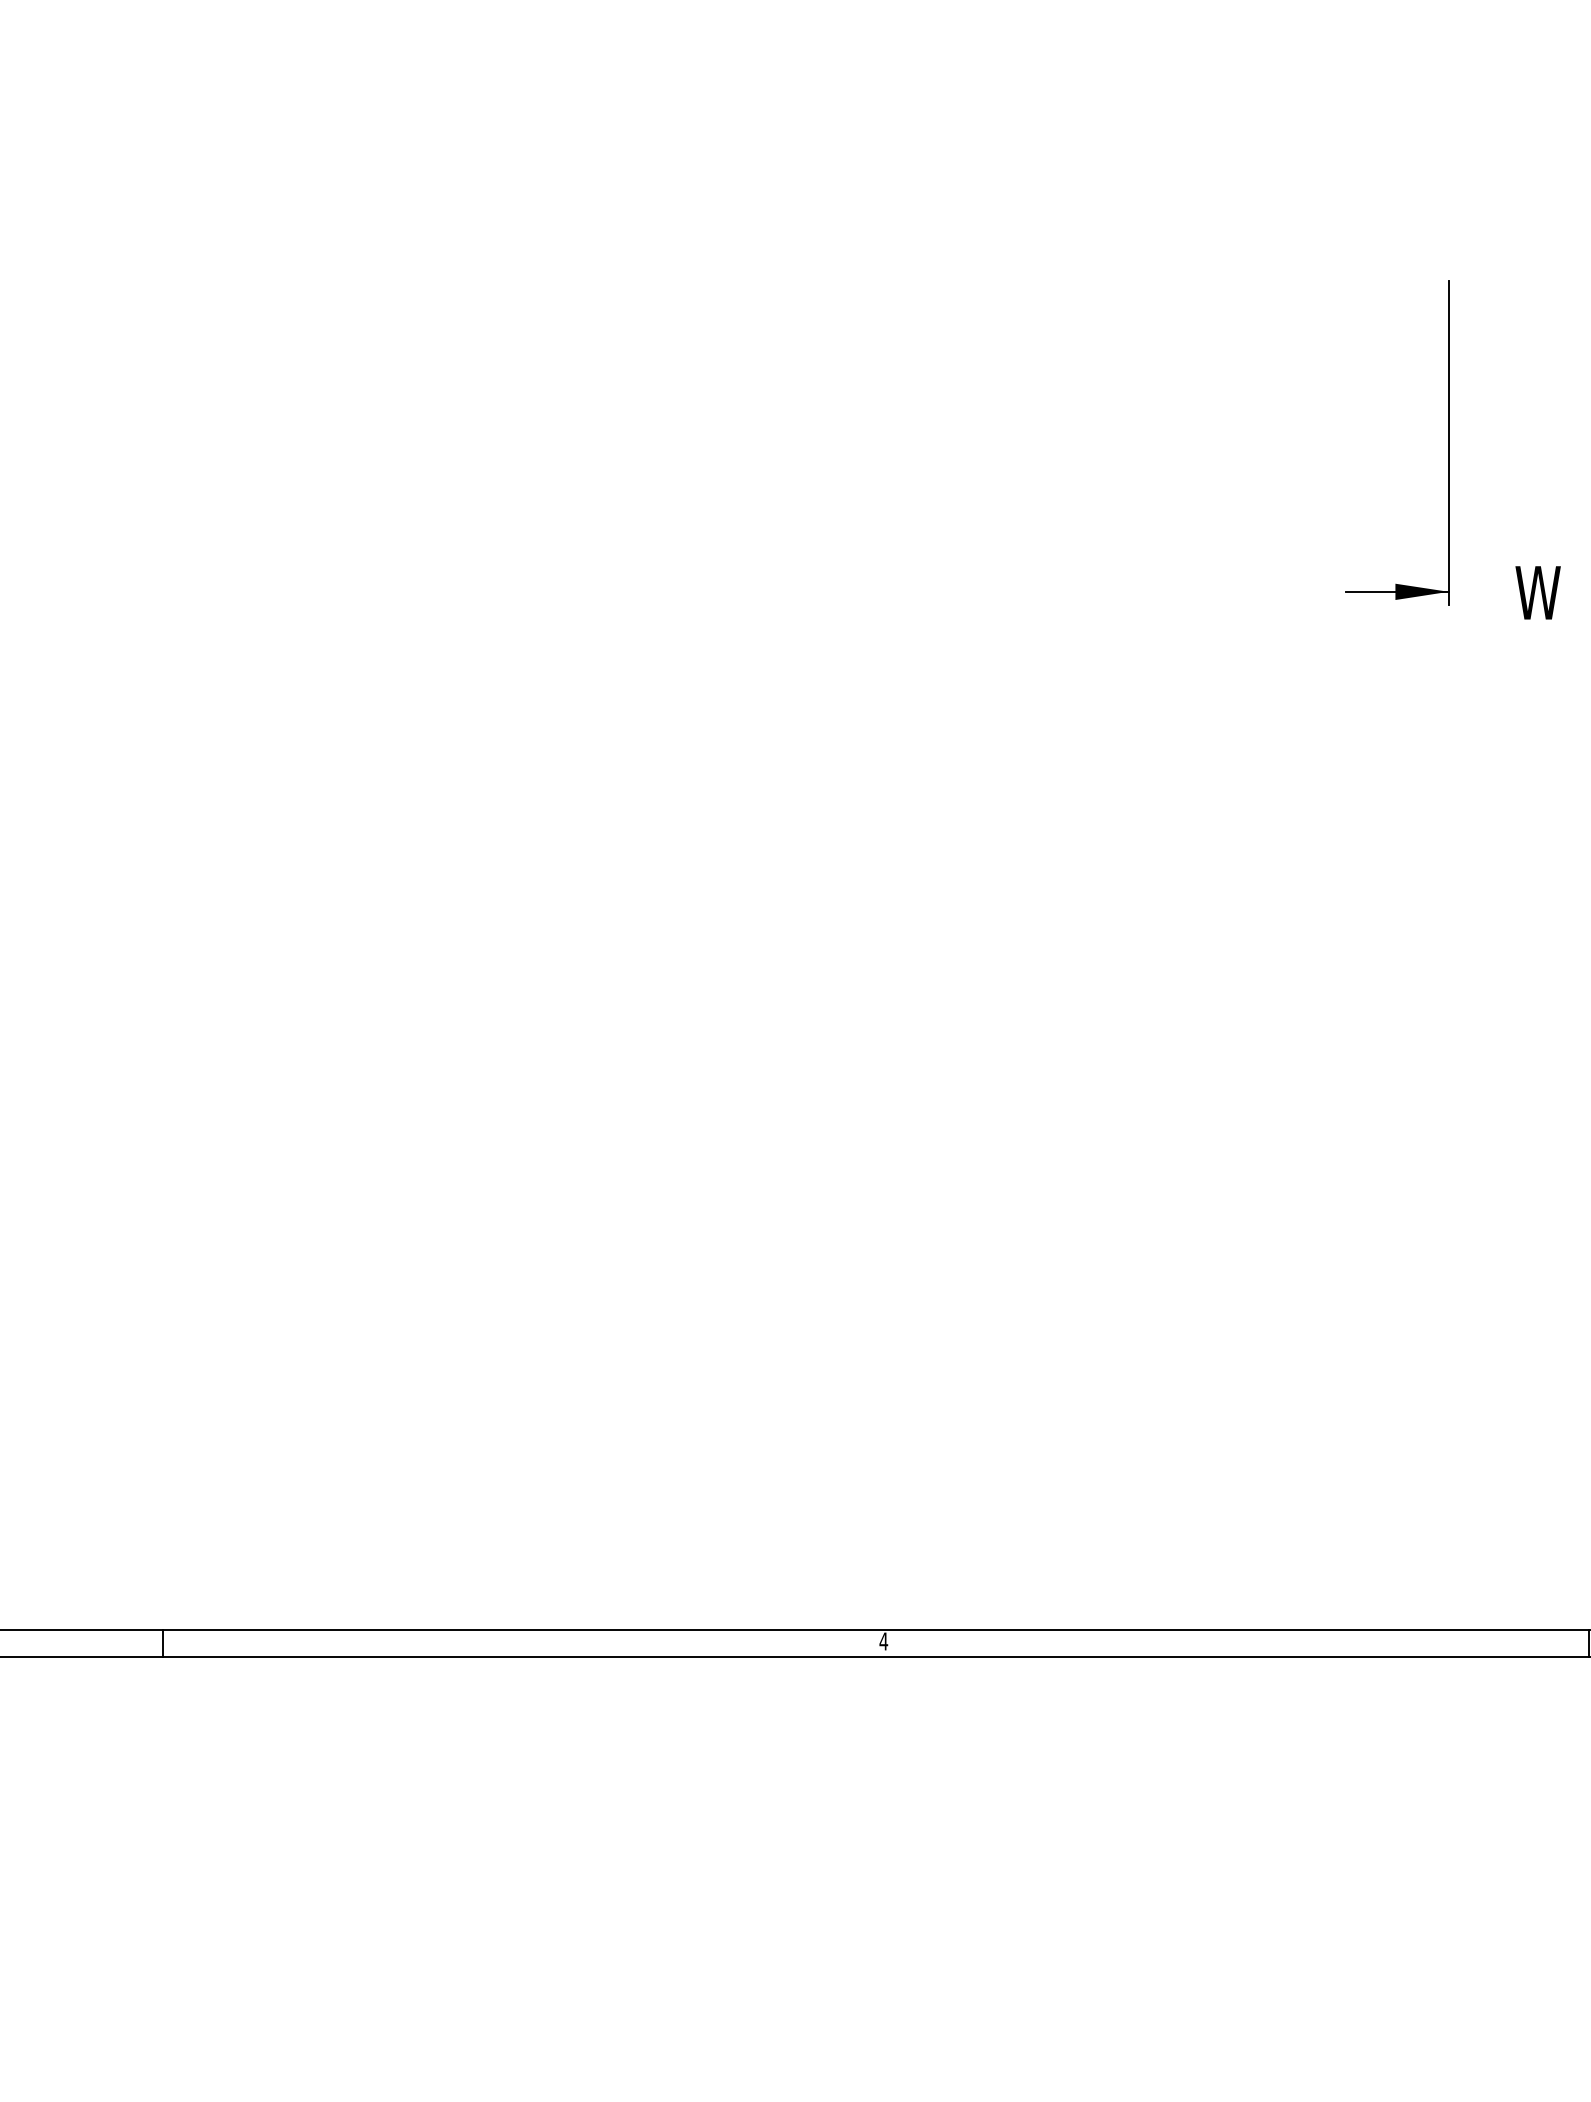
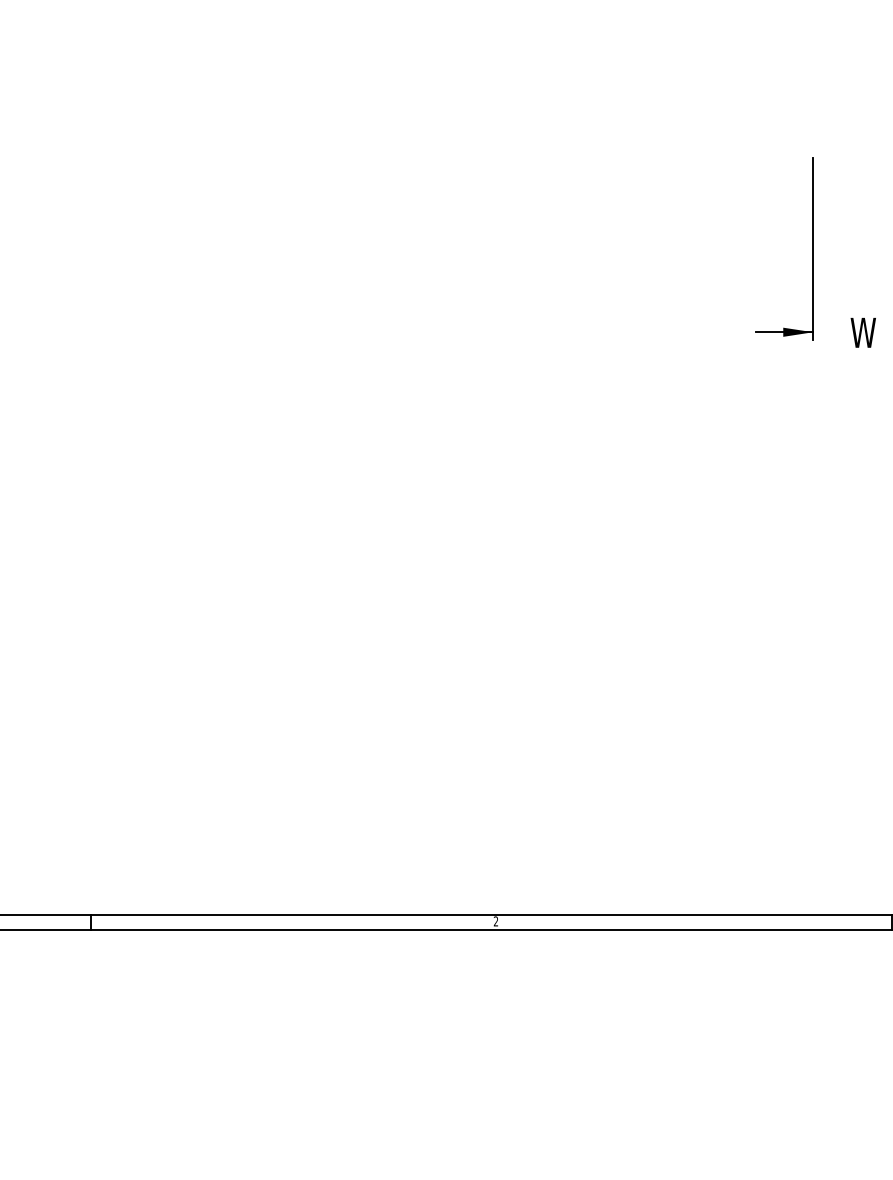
text: (882, 1641) -> (495, 921), 4 -> 2

